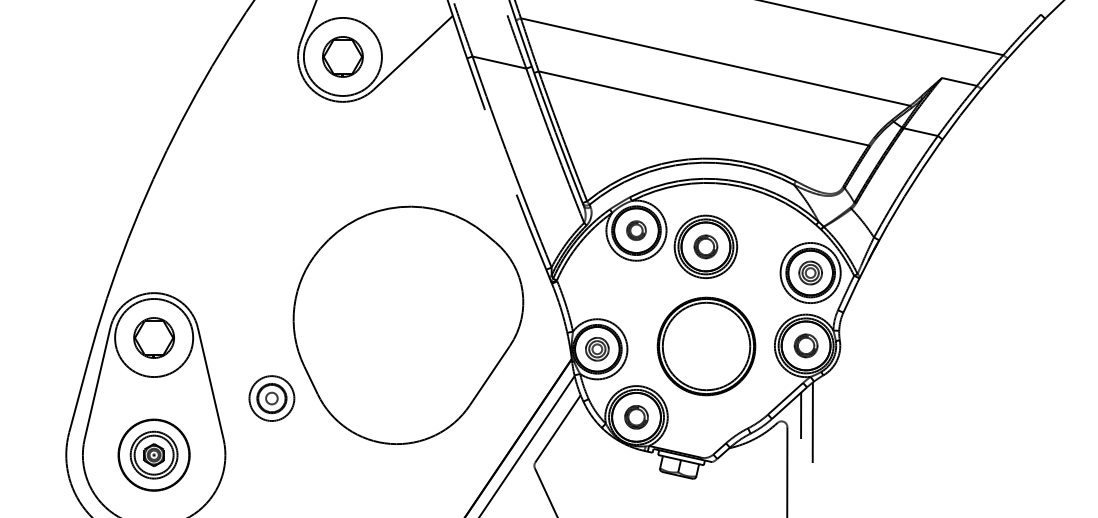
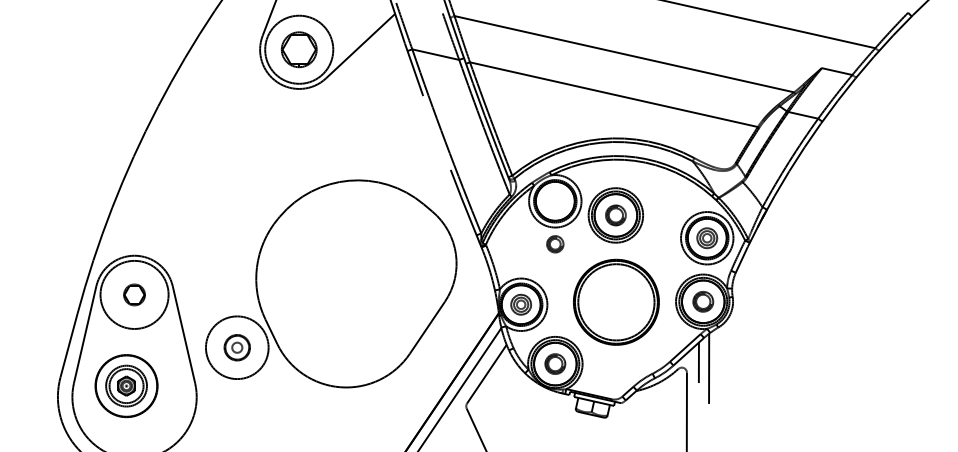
part: (636, 230) -> (555, 244), moved
part: (154, 337) -> (134, 294), size x0.6
circle: (270, 398) -> (236, 347), size x1.6
part: (154, 455) -> (126, 386), moved

